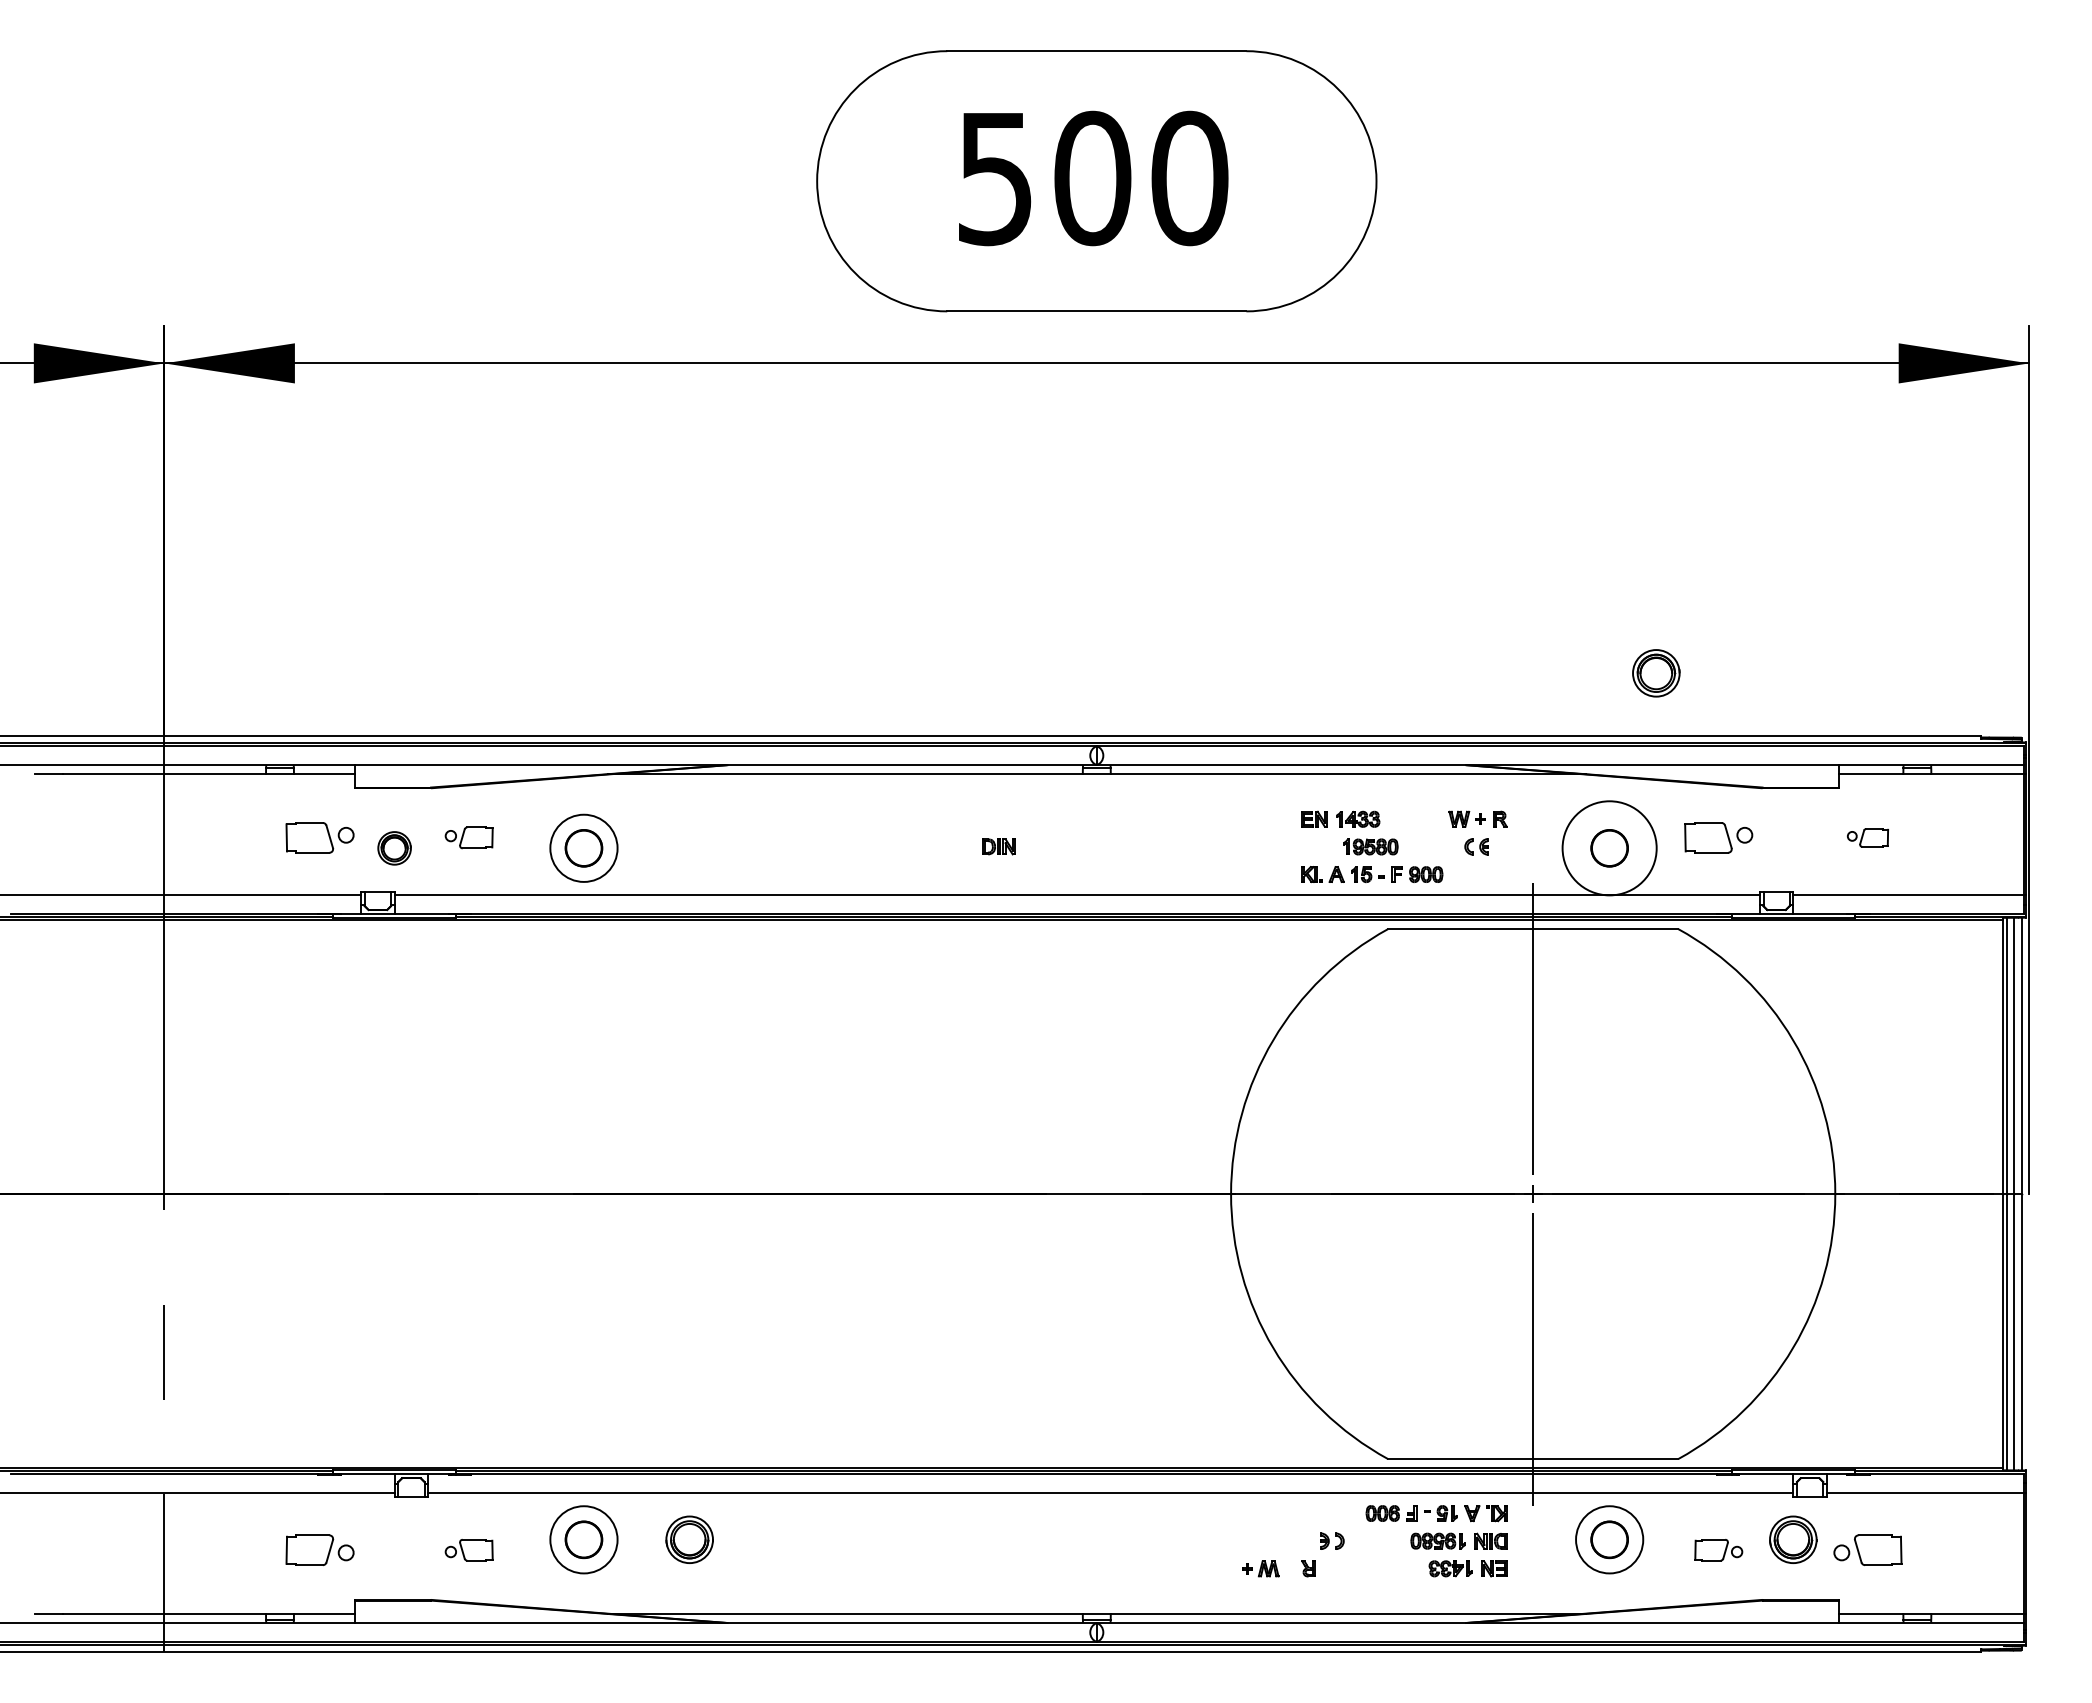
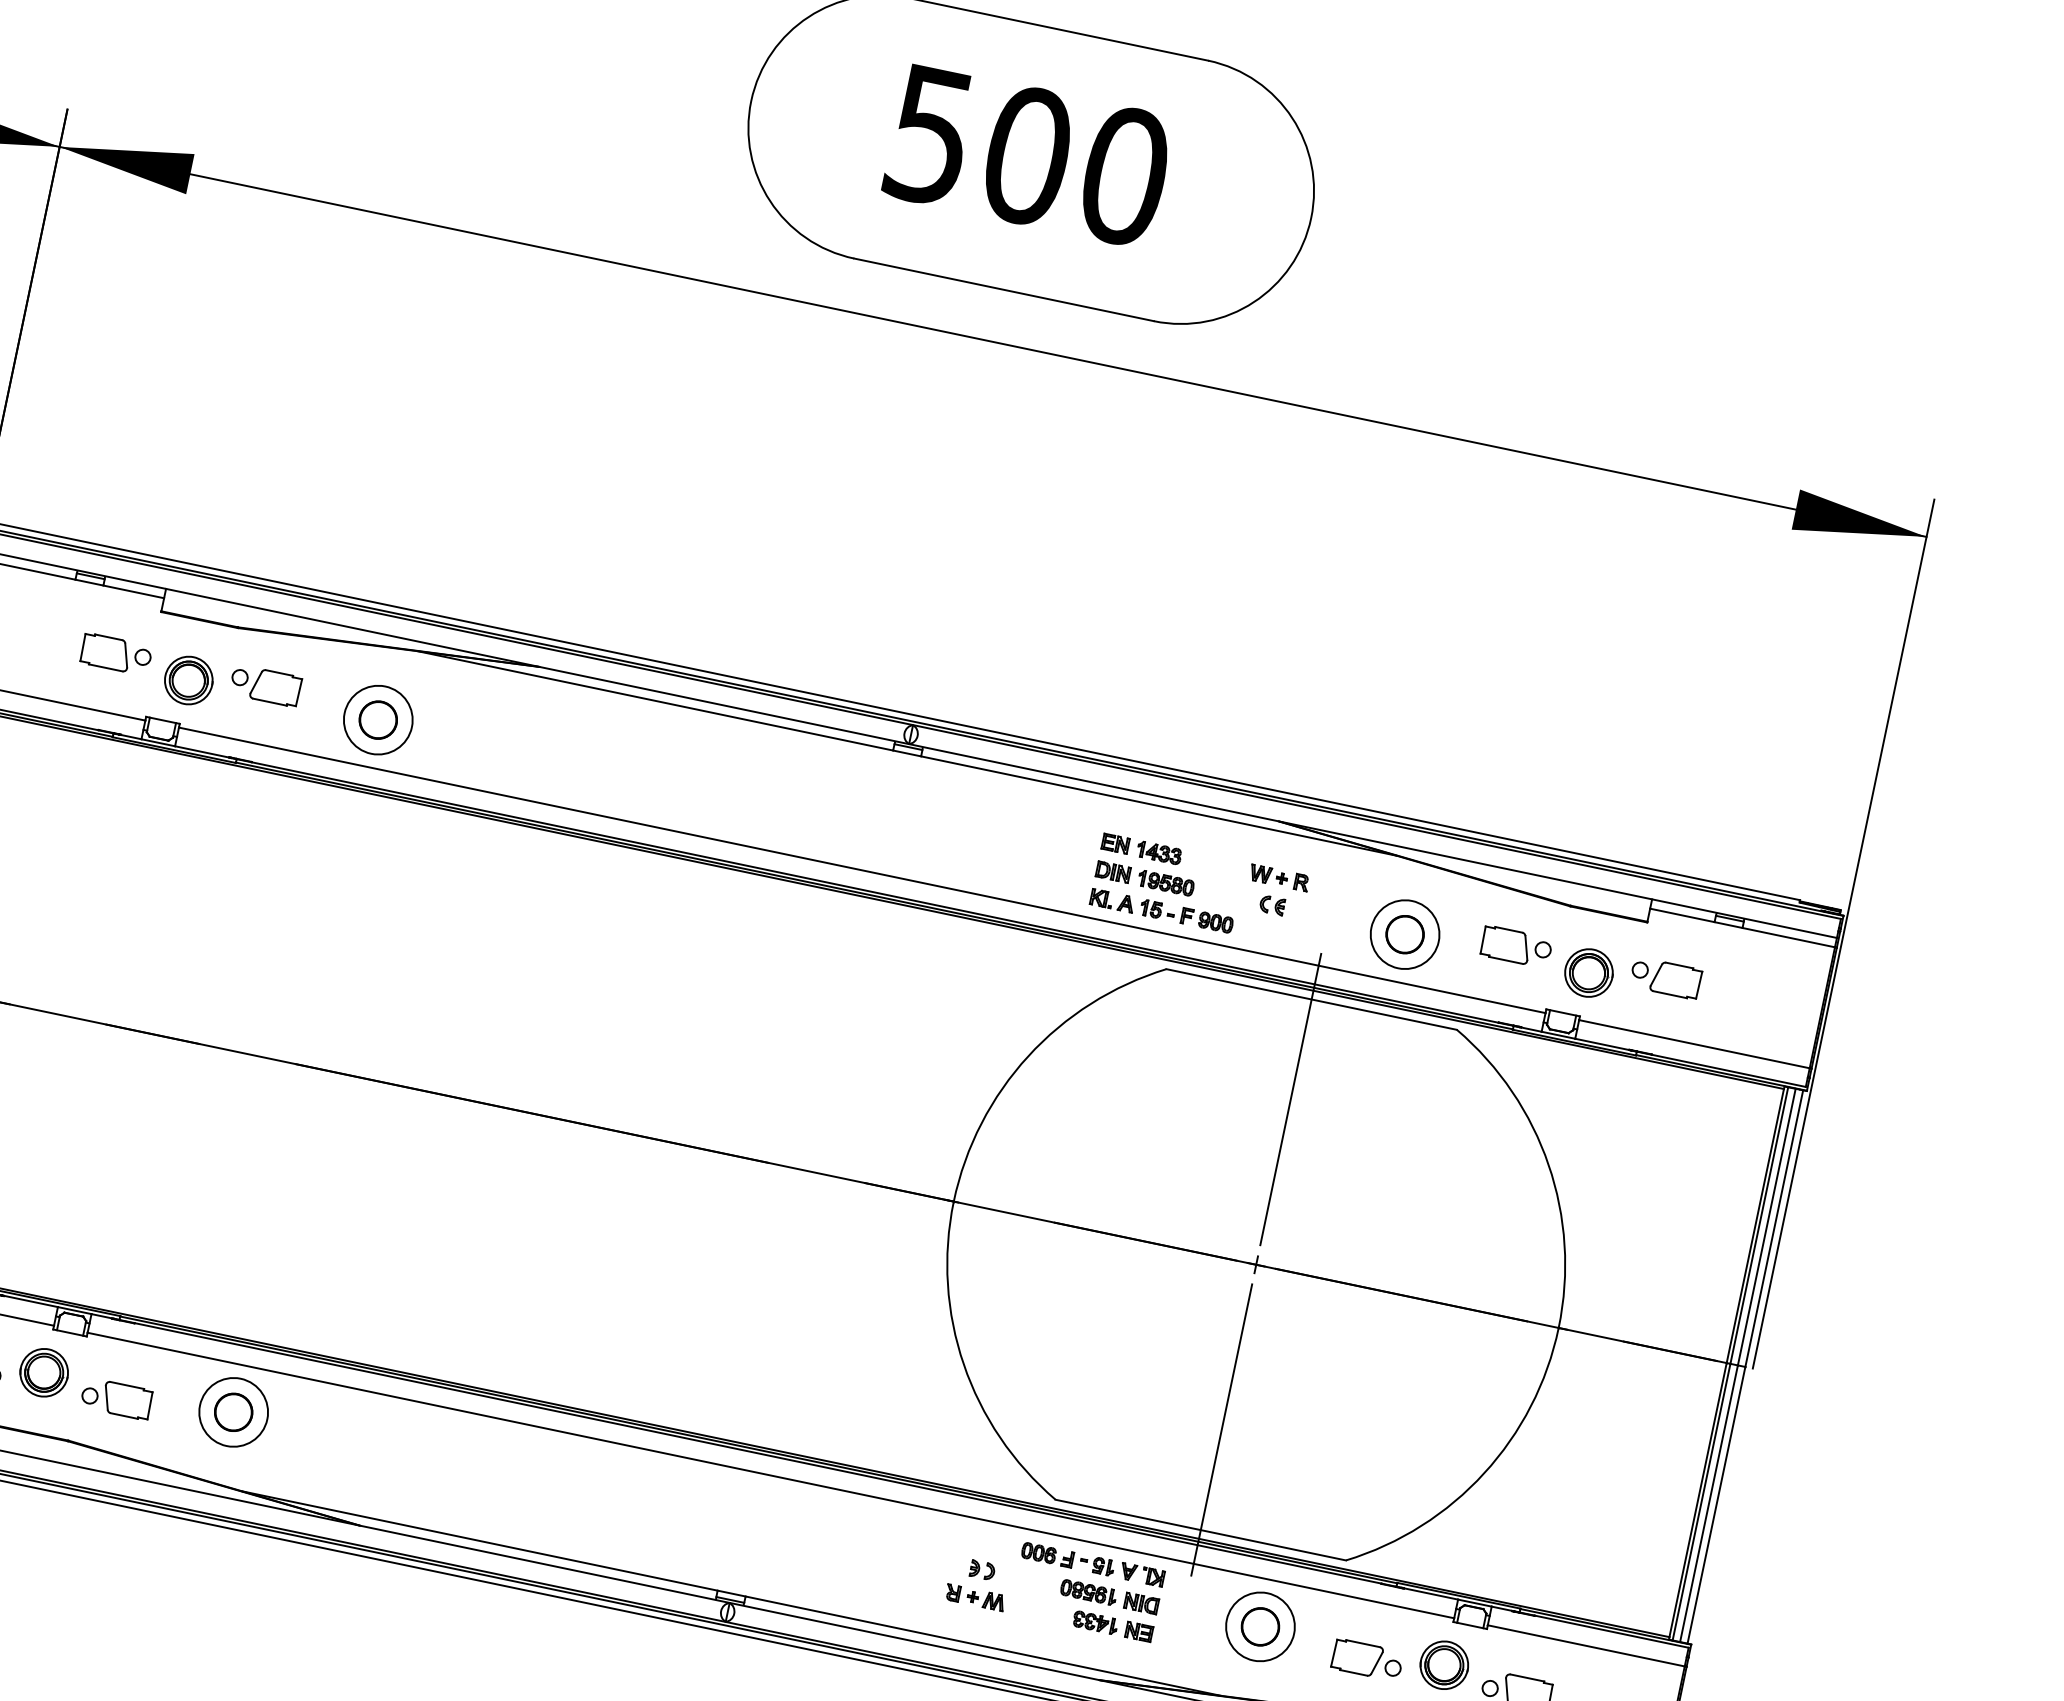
part: (1656, 673) -> (1589, 973), moved
part: (468, 837) -> (264, 685), size x1.43
part: (1867, 837) -> (1665, 977), size x1.67
part: (998, 846) -> (1113, 871), moved
circle: (1609, 847) -> (1405, 933), size x0.71
part: (394, 848) -> (188, 680), size x1.43
part: (689, 1539) -> (44, 1372), moved
part: (468, 1549) -> (116, 1397), size x1.43
part: (1718, 1549) -> (1367, 1659), size x1.43
part: (1260, 1568) -> (986, 1599), moved

